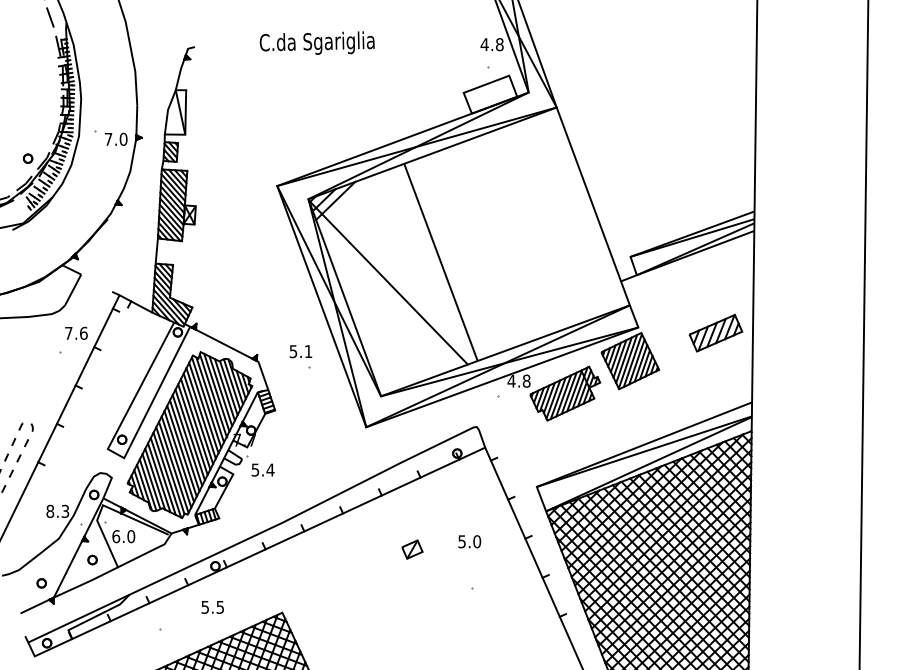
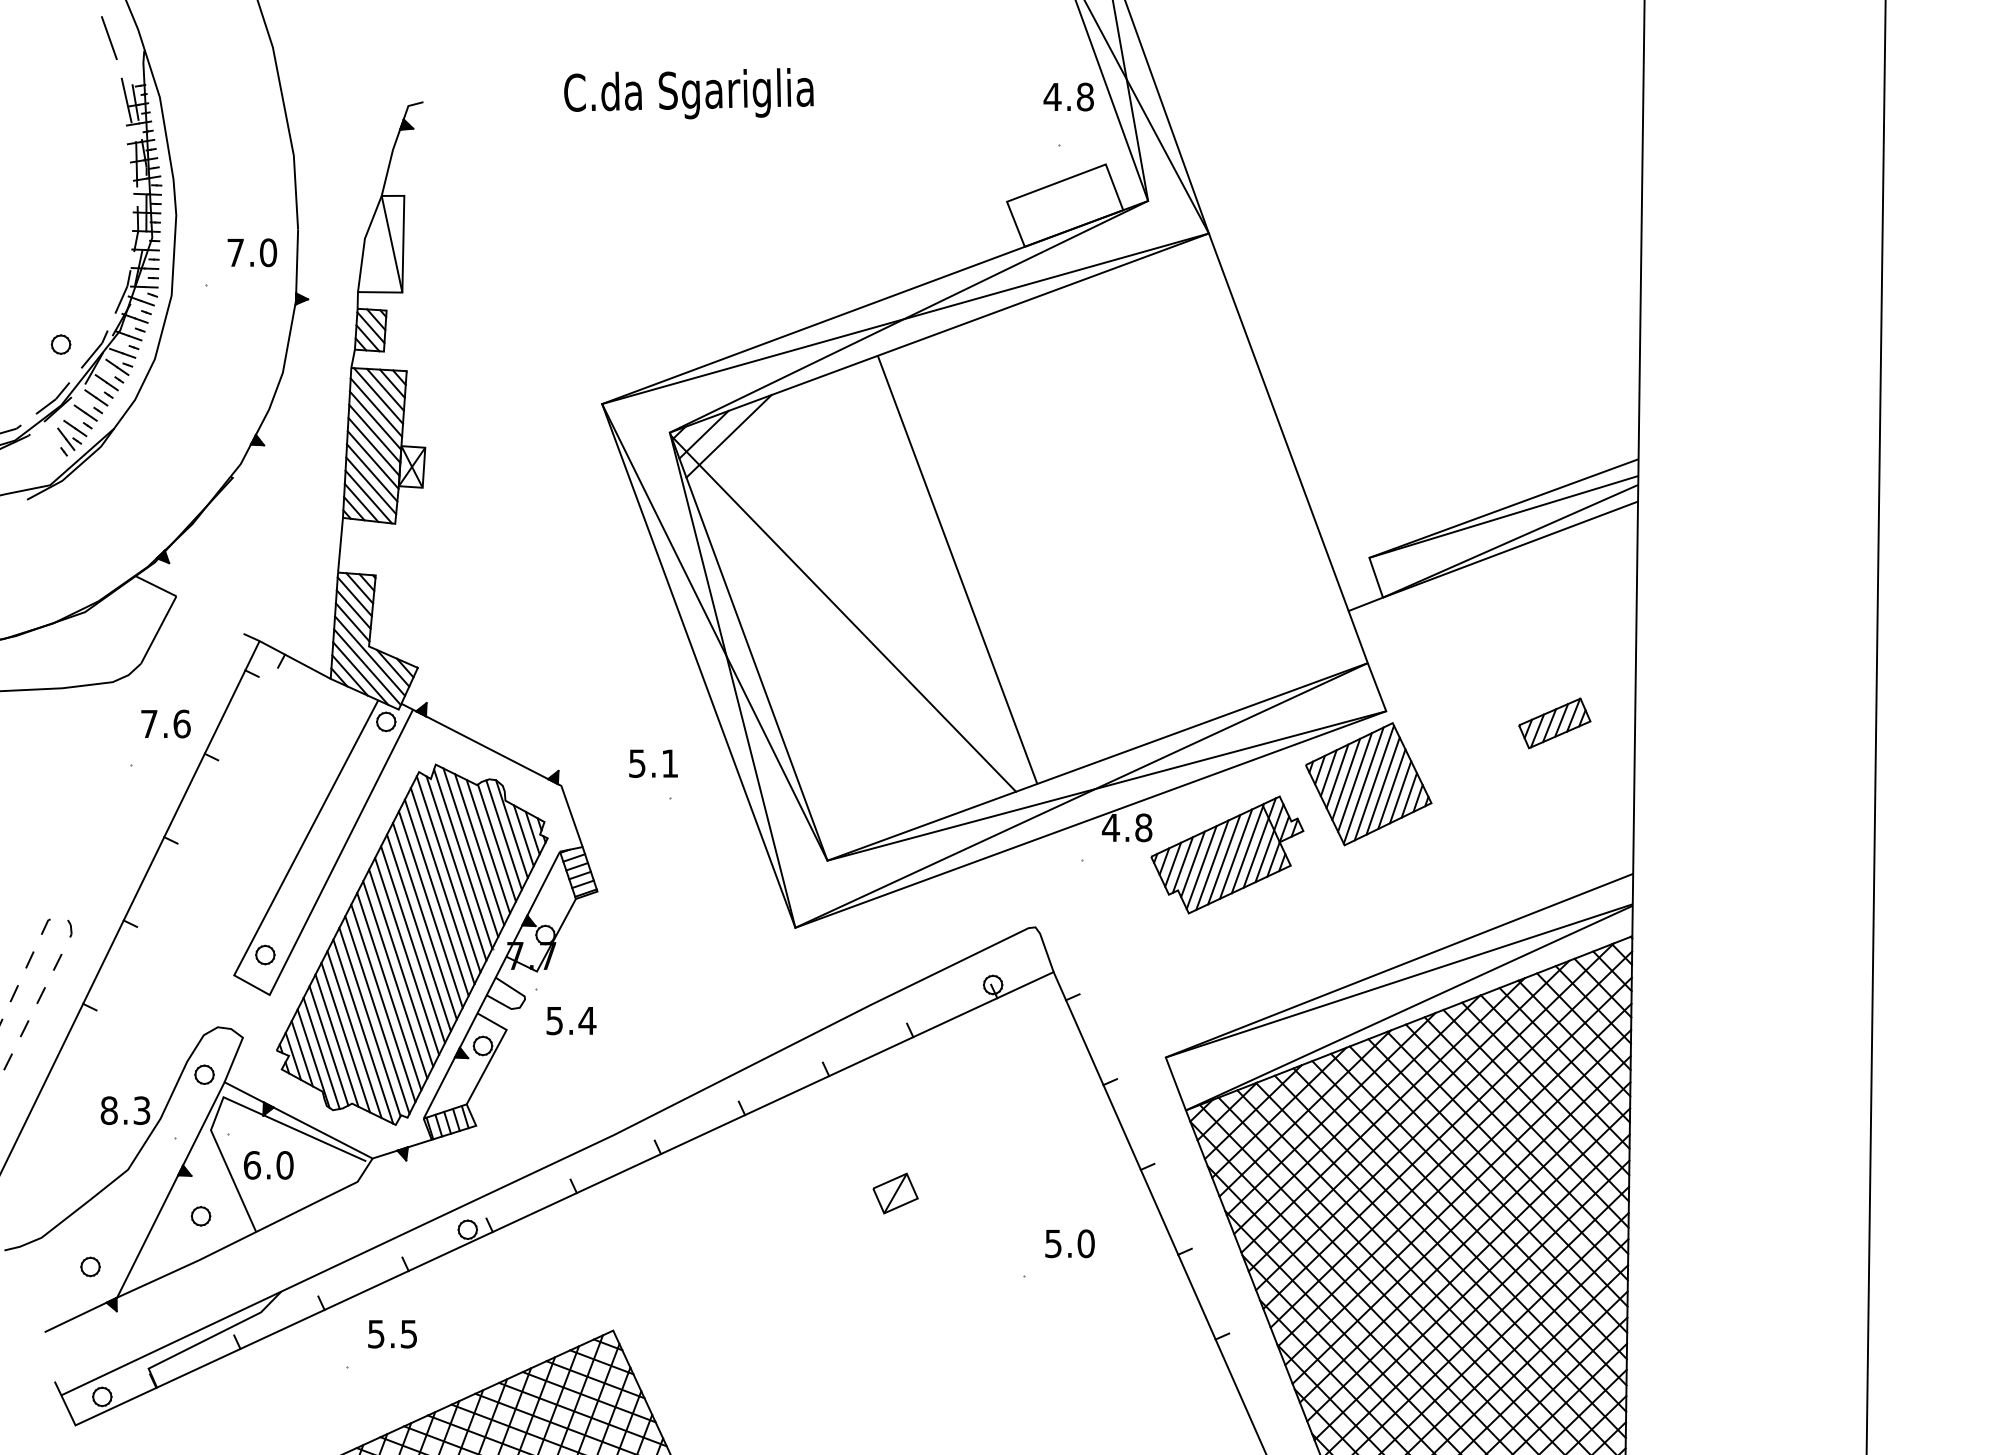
text: (115, 138) -> (250, 250), moved
part: (715, 332) -> (1553, 722), size x0.62
text: (469, 541) -> (1069, 1243), moved
text: (212, 607) -> (391, 1334), moved

